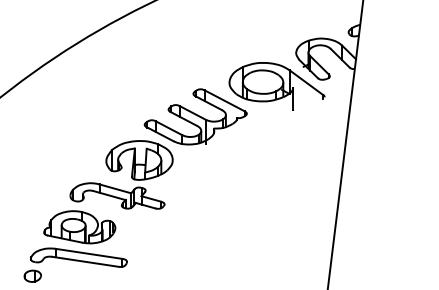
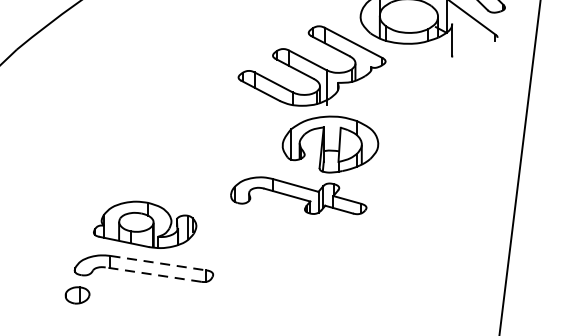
part: (121, 174) -> (304, 164), moved
line: (88, 253) -> (157, 262), solid -> dashed
line: (85, 261) -> (153, 274), solid -> dashed

